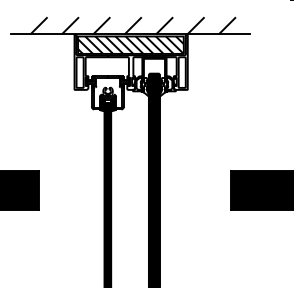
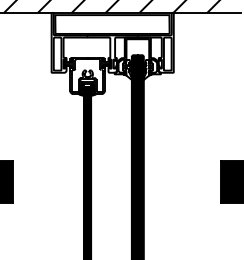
hatch: (130, 44) -> (111, 23), removed

